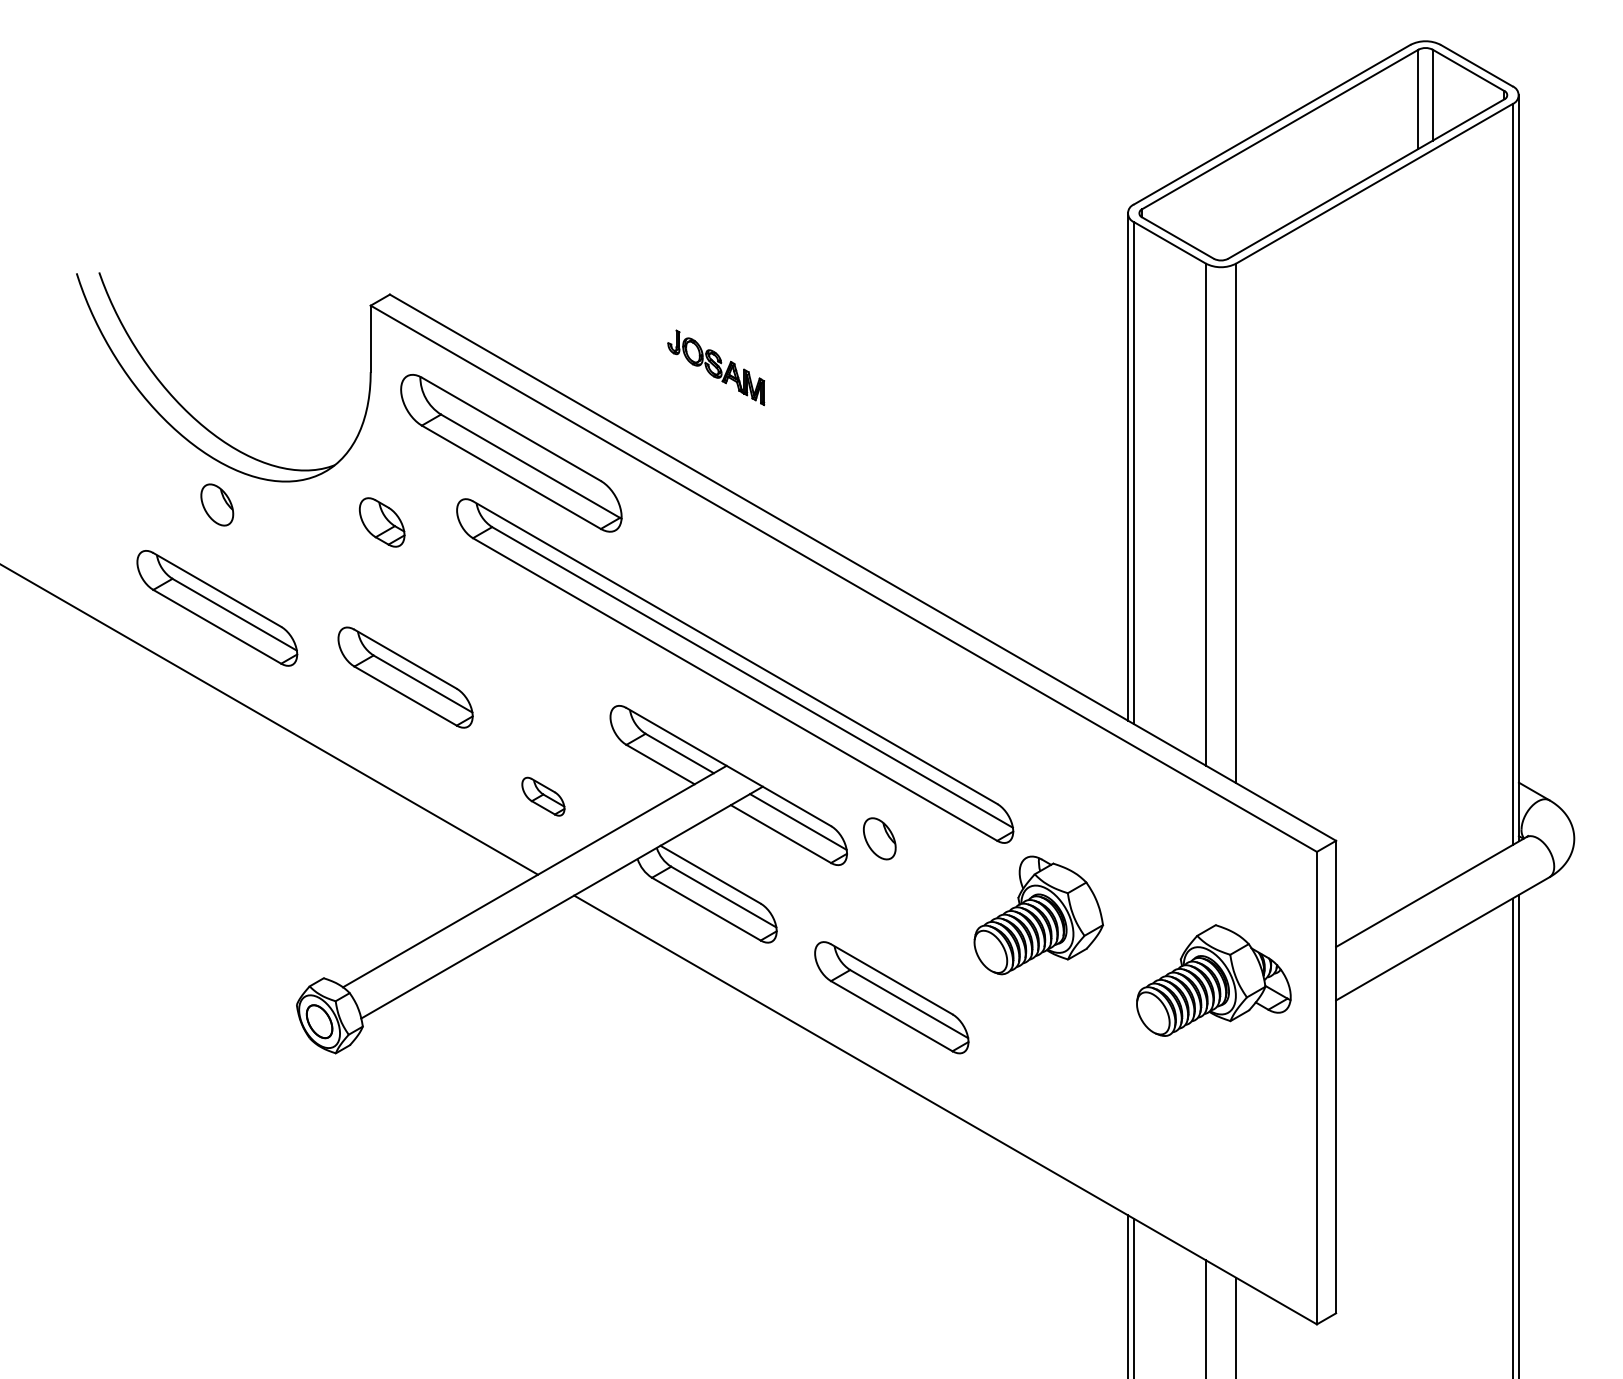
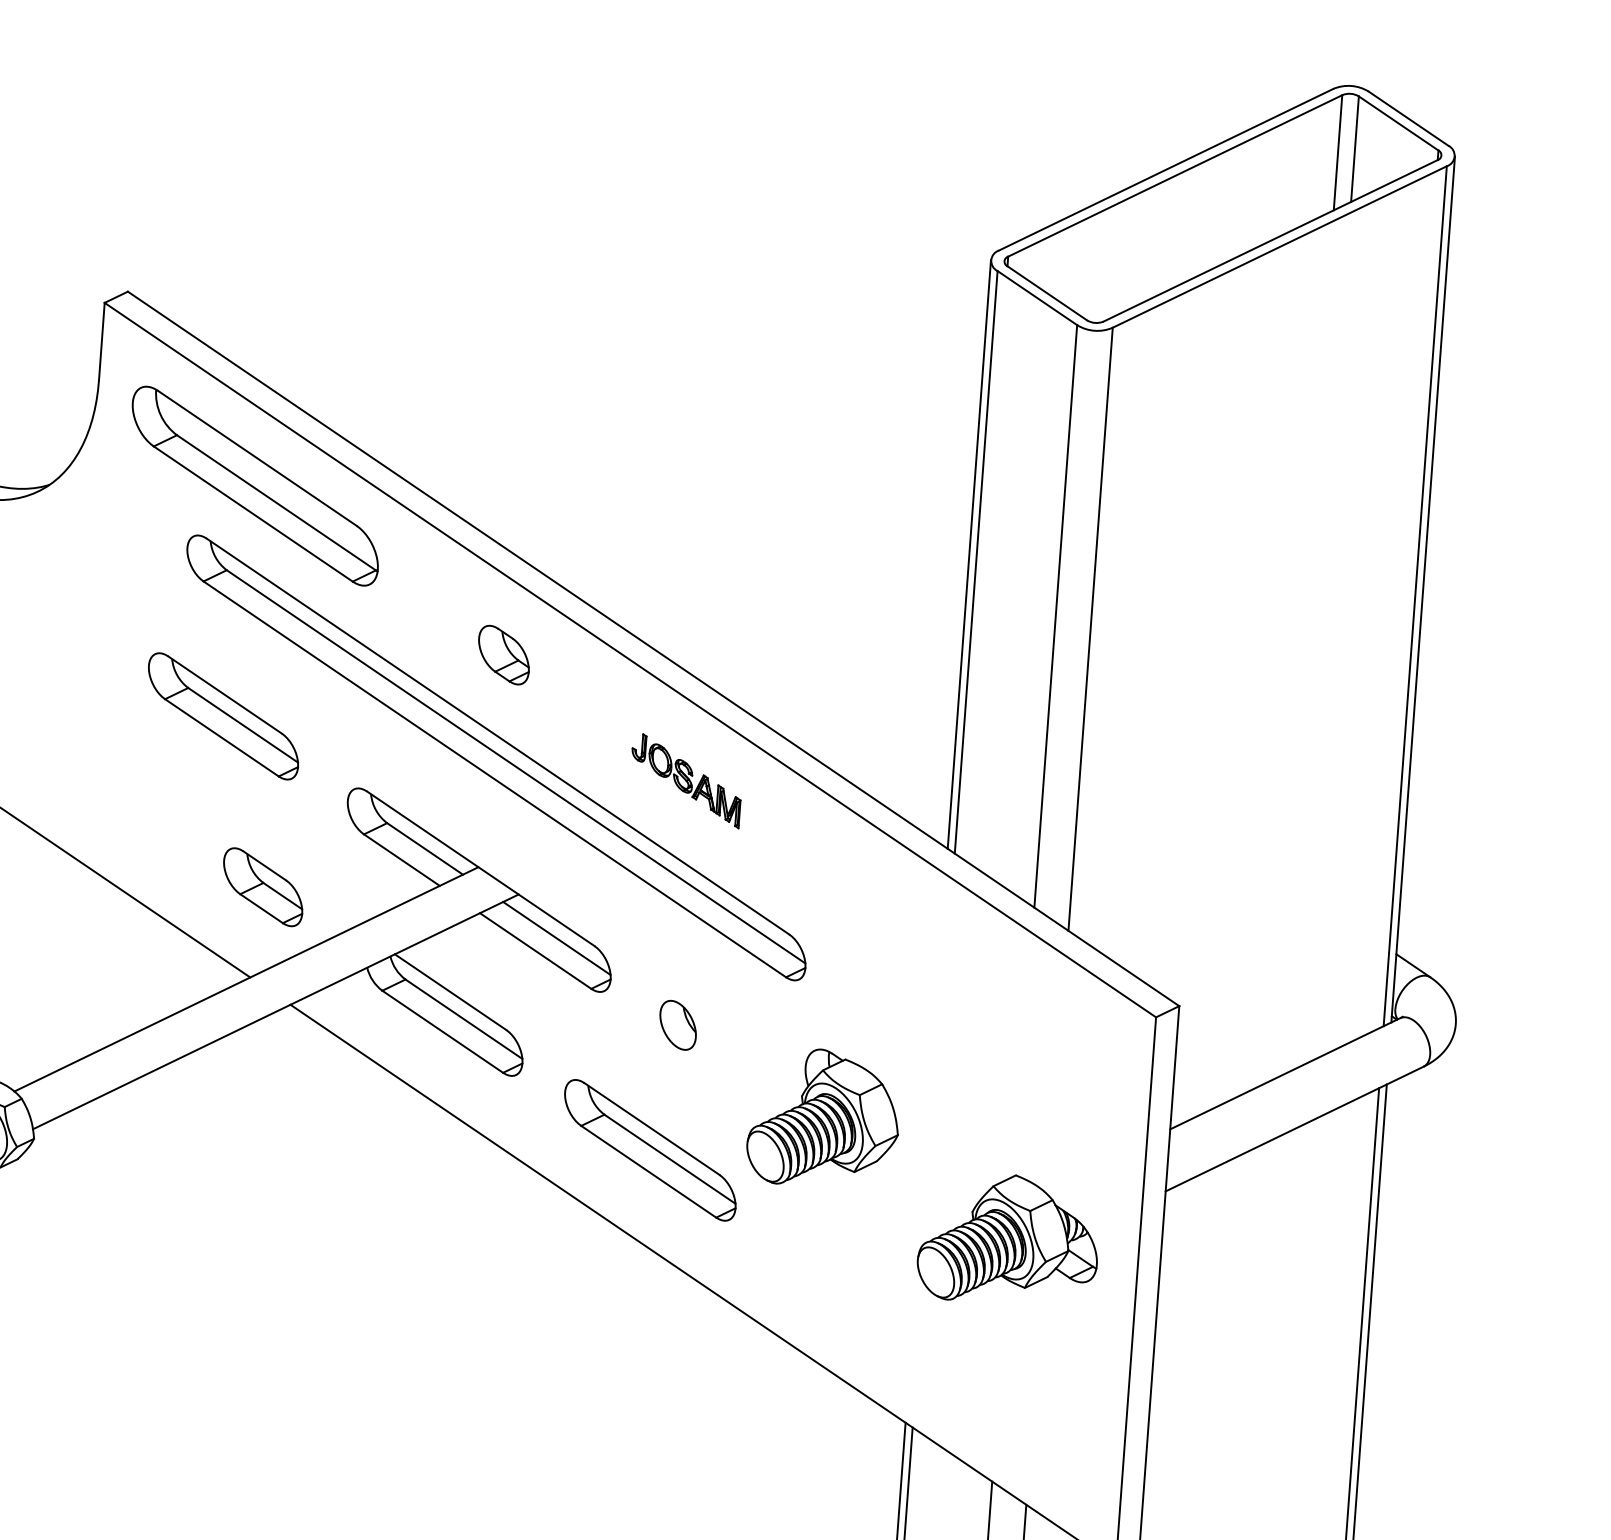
part: (716, 367) -> (686, 780), moved
part: (382, 522) -> (504, 655), moved
part: (405, 677) -> (223, 716), moved
part: (543, 796) -> (263, 887), size x1.67
part: (879, 838) -> (677, 1024), moved
part: (1038, 915) -> (823, 1118), moved
part: (1213, 980) -> (1008, 1239), moved

